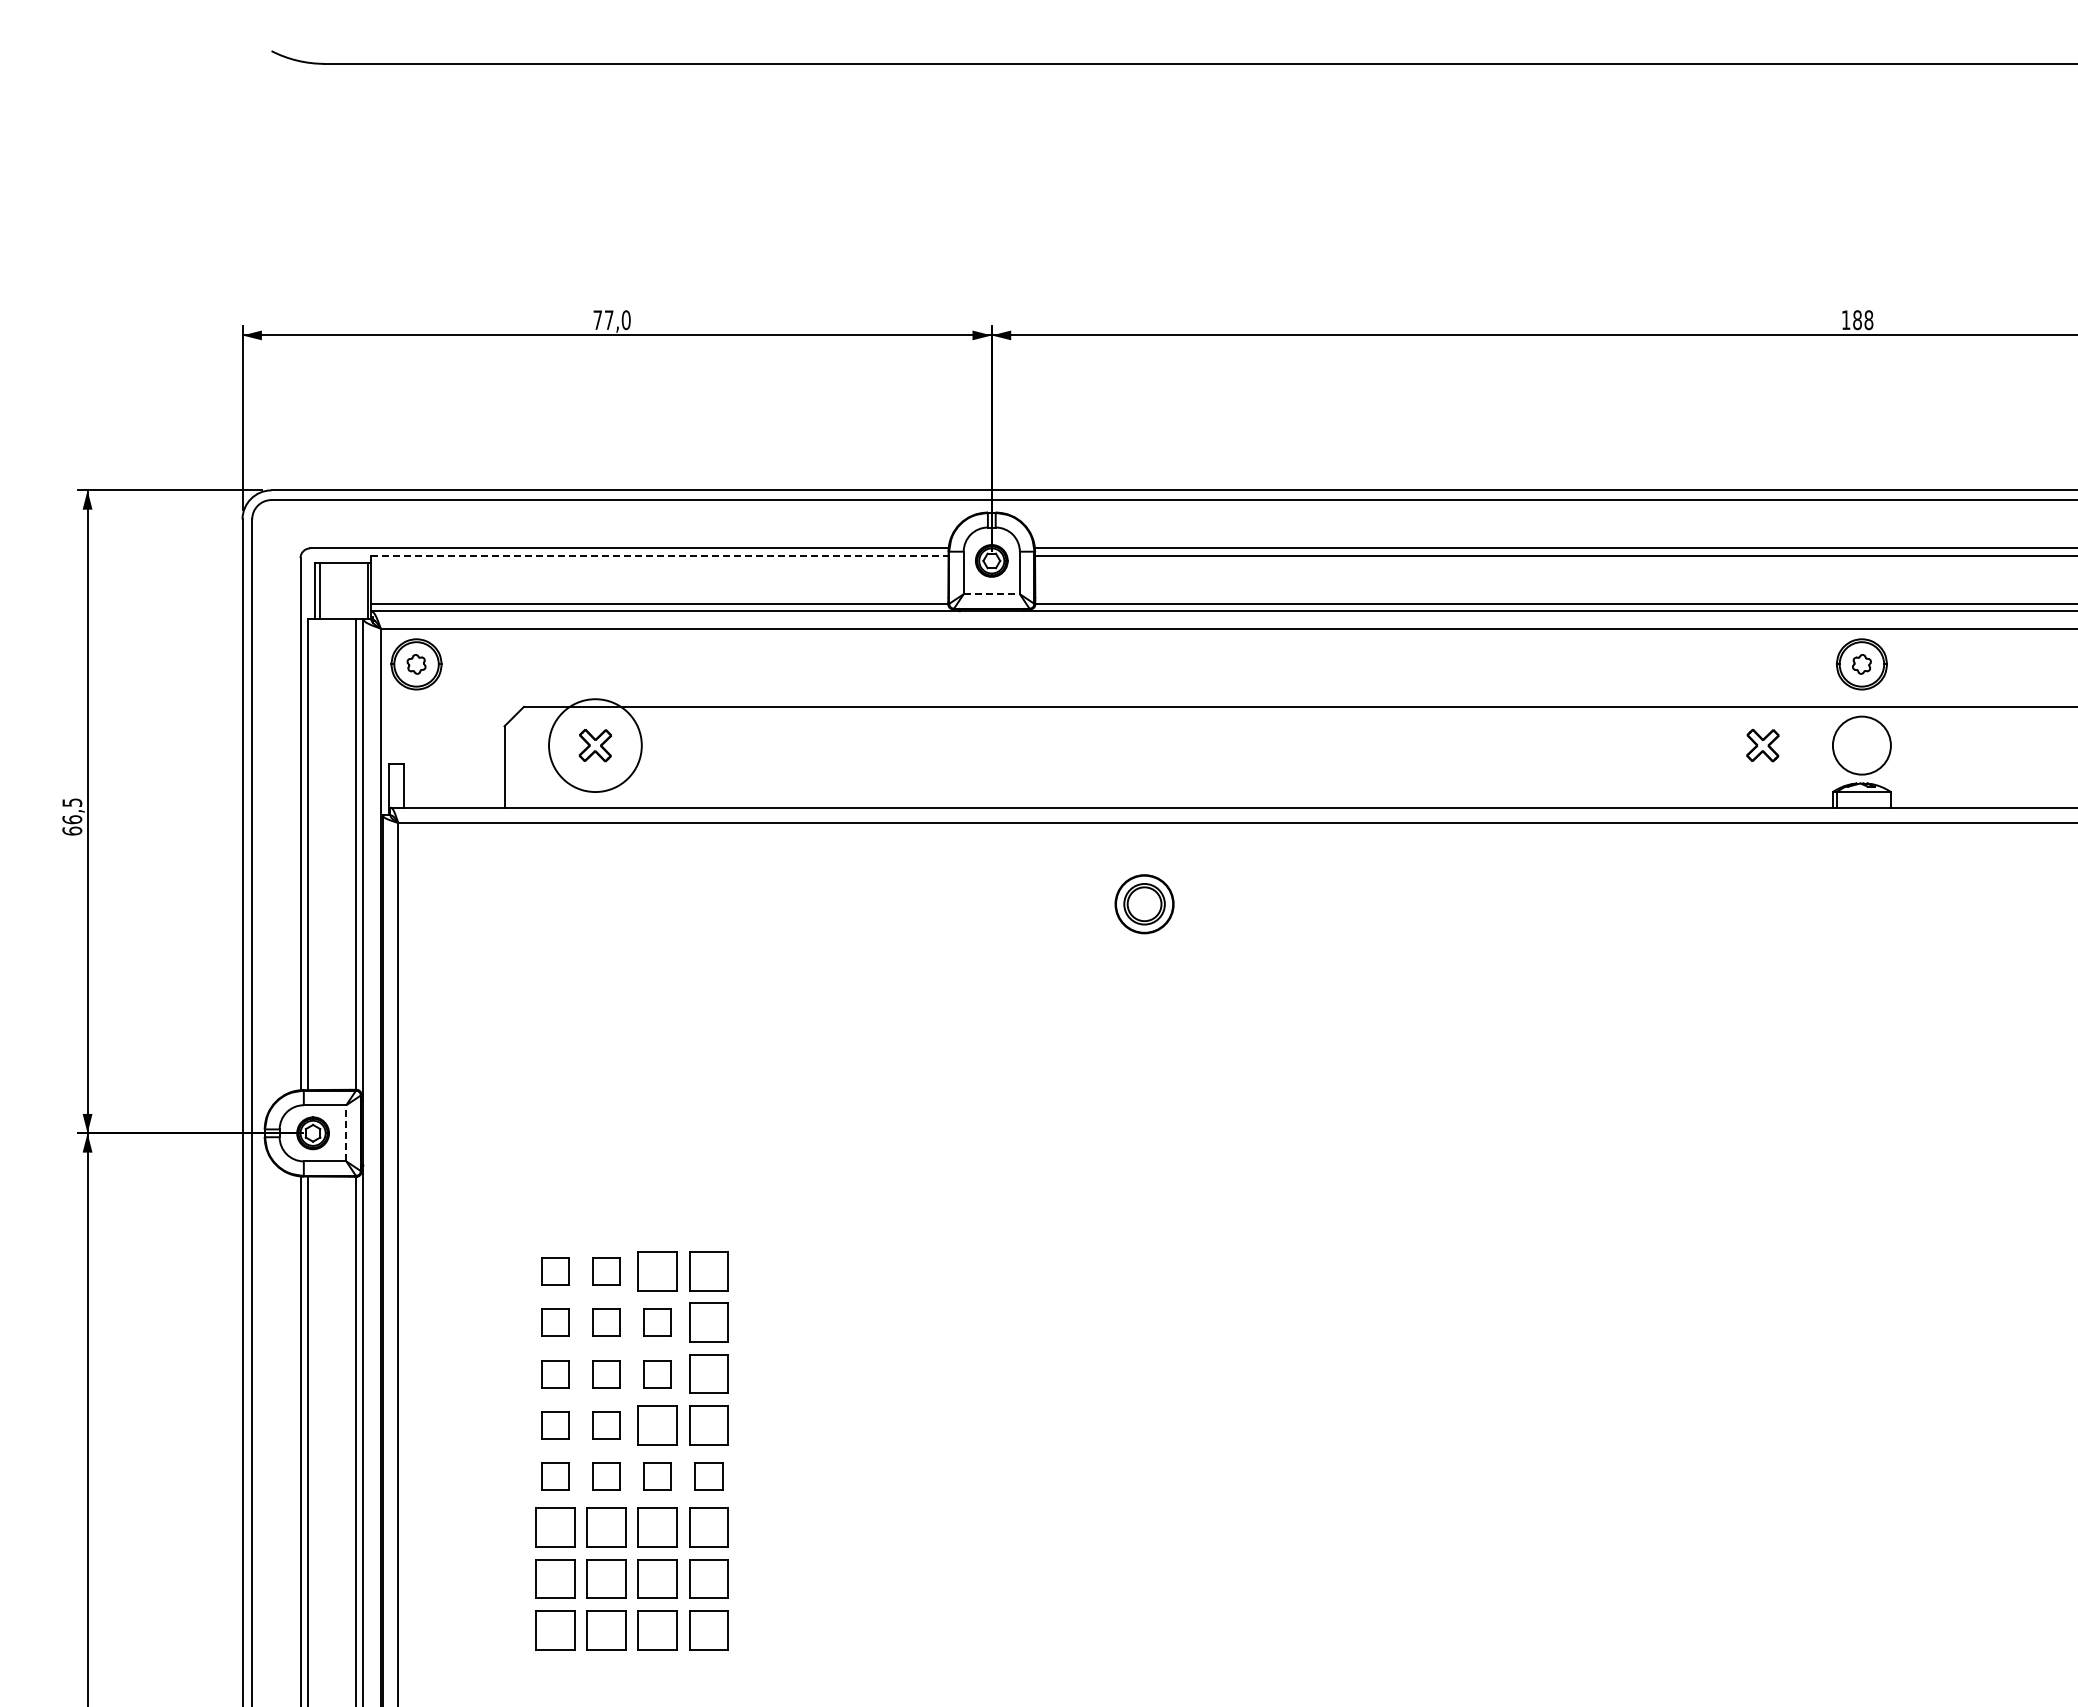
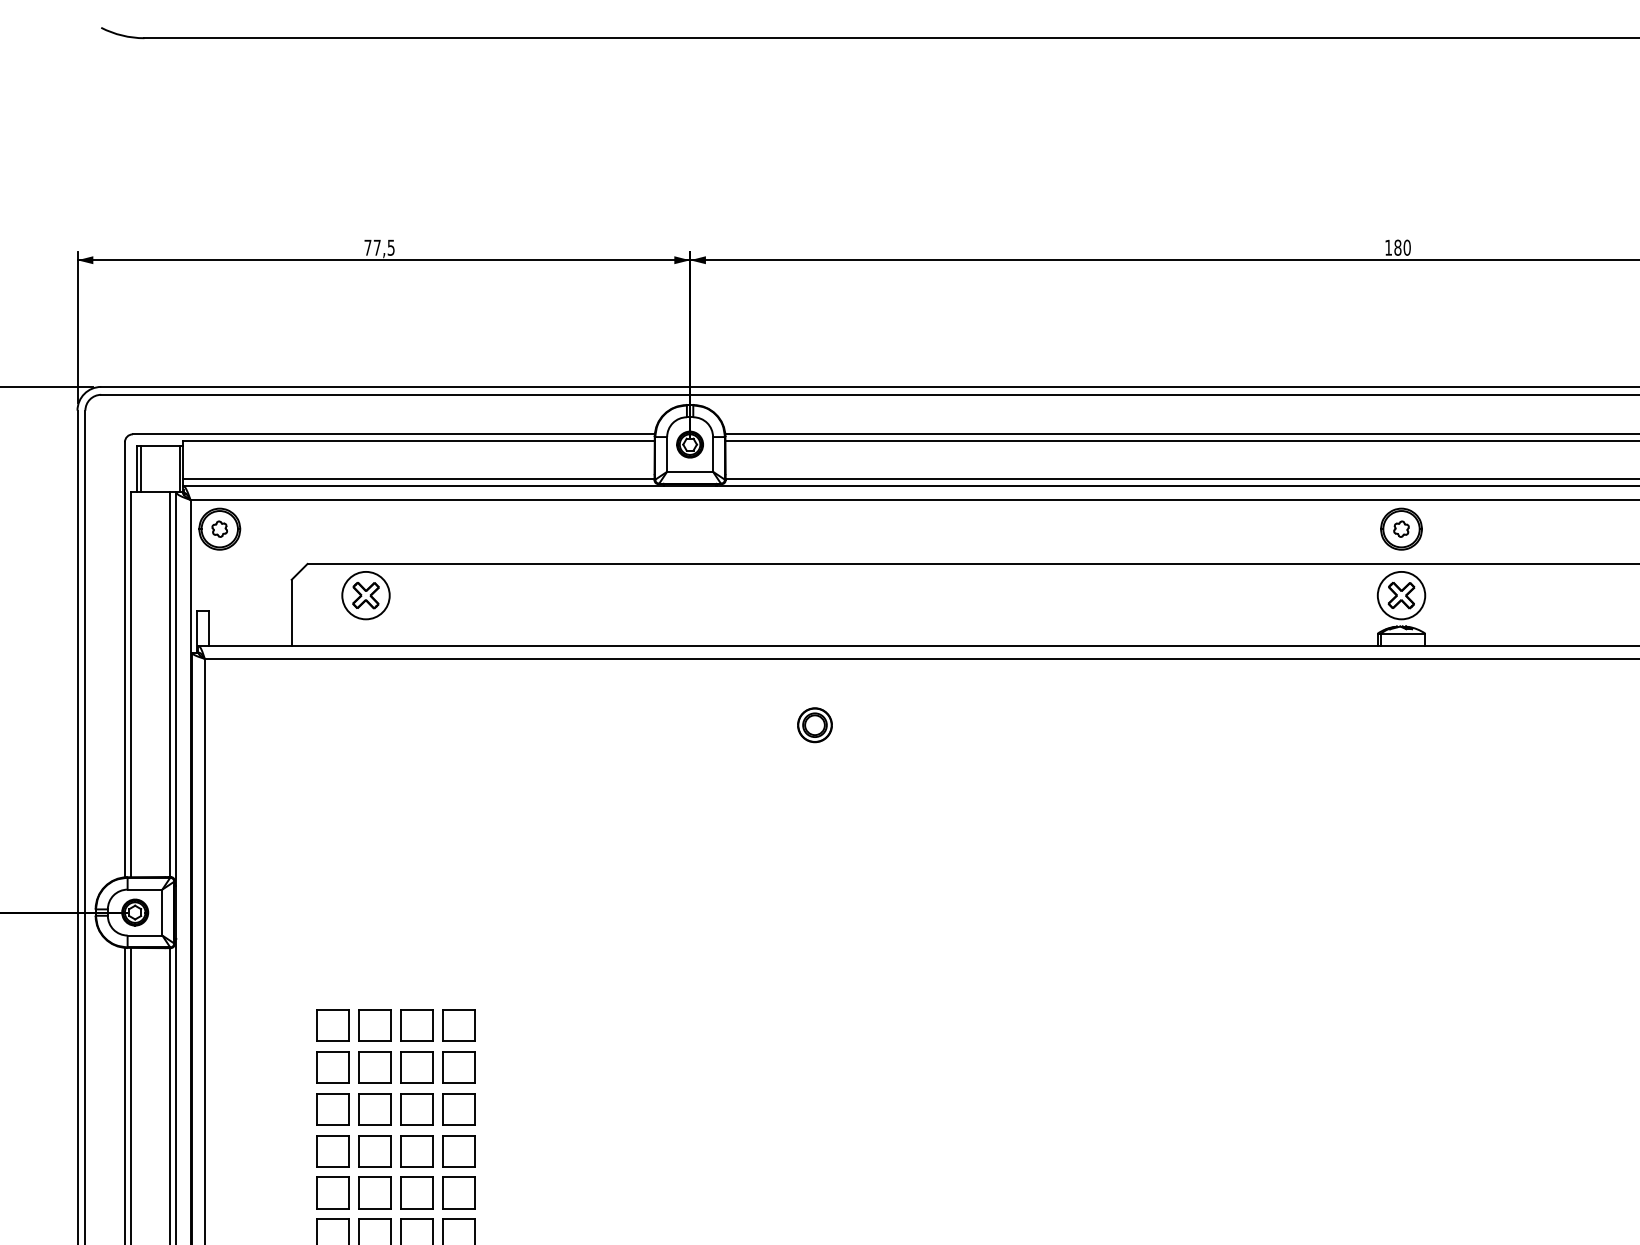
text: (1868, 319) -> (1406, 247), 188 -> 180
text: (625, 320) -> (390, 248), 77,0 -> 77,5
line: (659, 556) -> (418, 440), dashed -> solid
line: (992, 594) -> (690, 472), dashed -> solid
circle: (595, 745) -> (366, 595), size x0.62
part: (1762, 745) -> (1401, 595), moved
part: (1144, 903) -> (814, 724), size x0.71
line: (346, 1132) -> (162, 911), dashed -> solid
part: (555, 1271) -> (333, 1025), size x1.43
part: (606, 1271) -> (375, 1025), size x1.43
part: (555, 1322) -> (333, 1067), size x1.43
part: (606, 1322) -> (375, 1067), size x1.43
part: (657, 1322) -> (416, 1067), size x1.43
part: (555, 1373) -> (333, 1108), size x1.43
part: (606, 1373) -> (375, 1108), size x1.43
part: (657, 1373) -> (416, 1108), size x1.43
part: (555, 1425) -> (333, 1151), size x1.43
part: (606, 1425) -> (375, 1151), size x1.43
part: (555, 1476) -> (333, 1193), size x1.43
part: (606, 1476) -> (375, 1193), size x1.43
part: (657, 1476) -> (416, 1193), size x1.43
part: (708, 1476) -> (458, 1193), size x1.43

